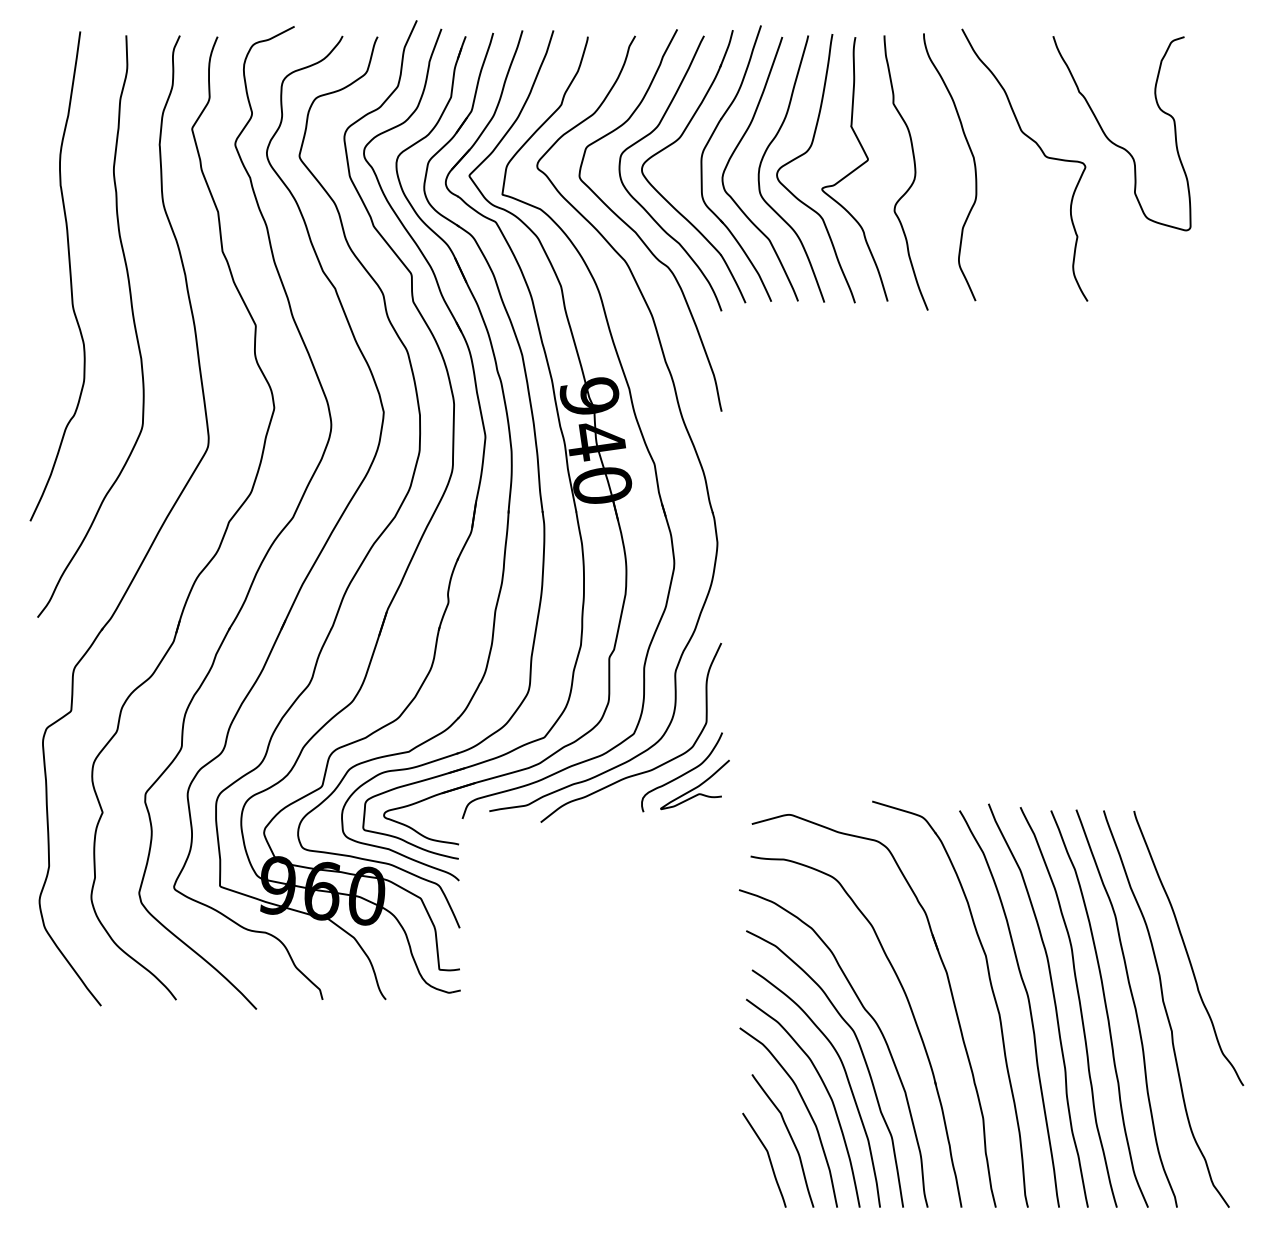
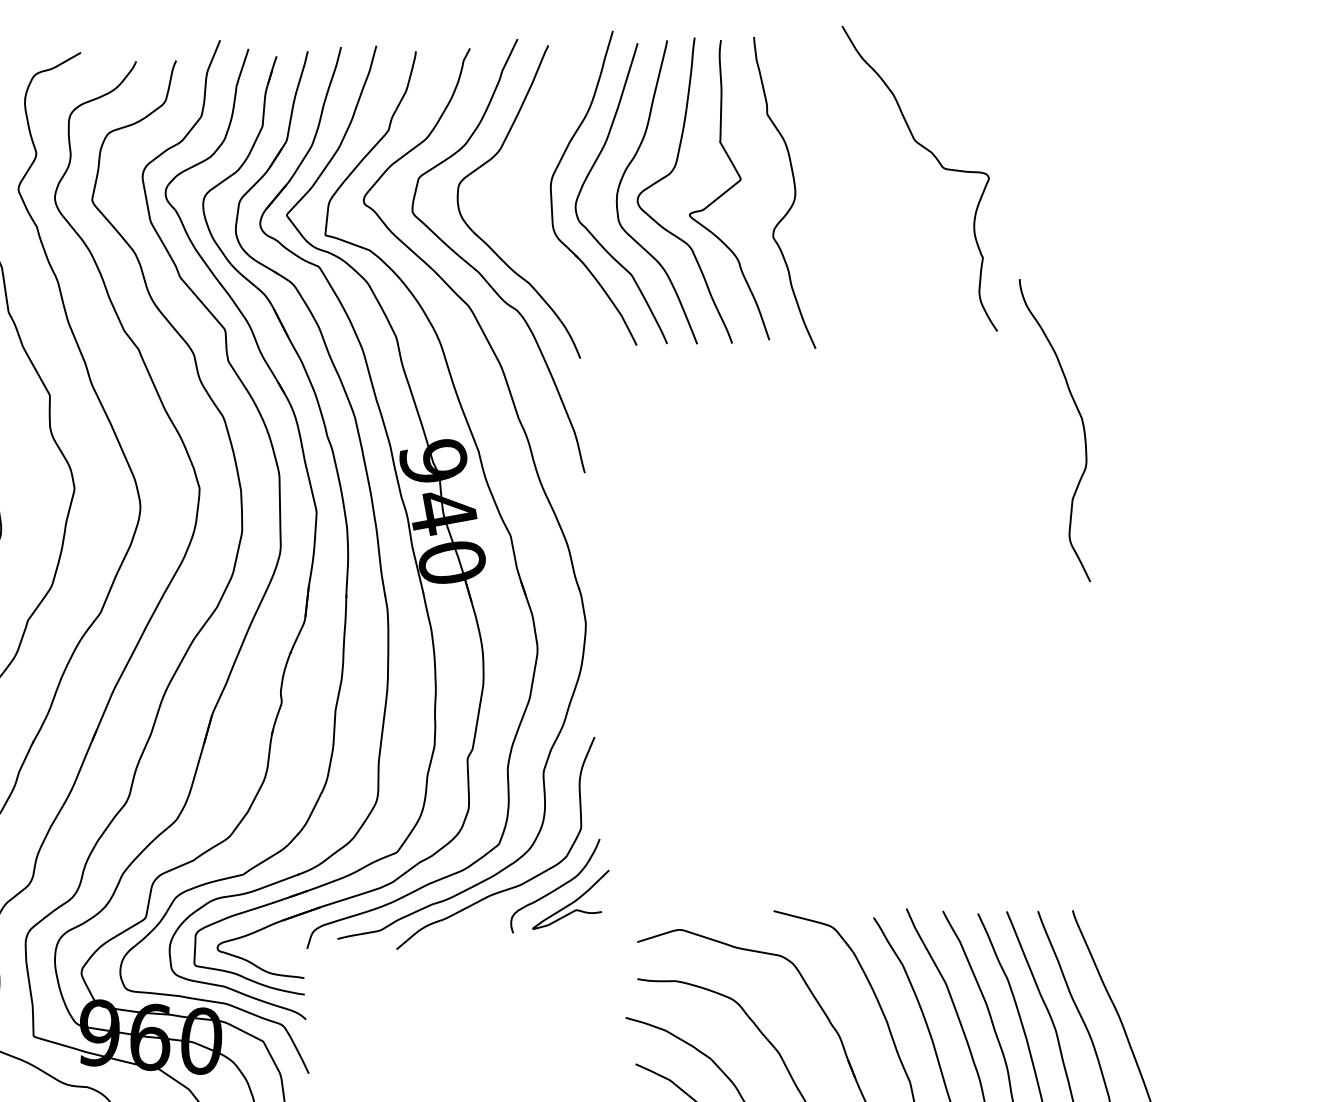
part: (677, 141) -> (522, 166), removed
curve: (1115, 143) -> (1022, 150), removed
curve: (973, 163) -> (1081, 425), moved

